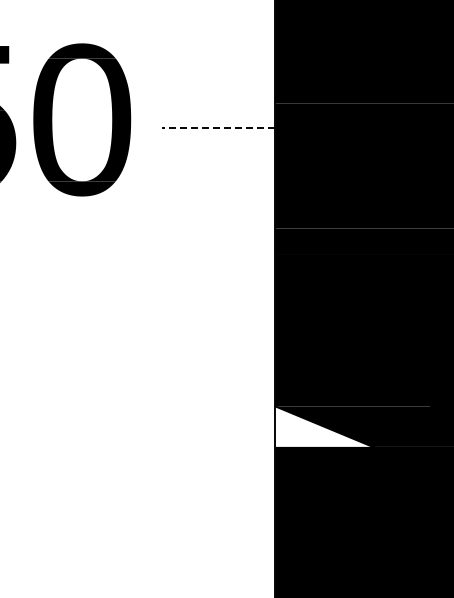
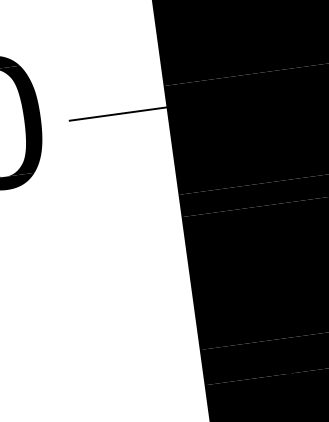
line: (218, 128) -> (117, 114), dashed -> solid
fill: (323, 426) -> (245, 361), added

